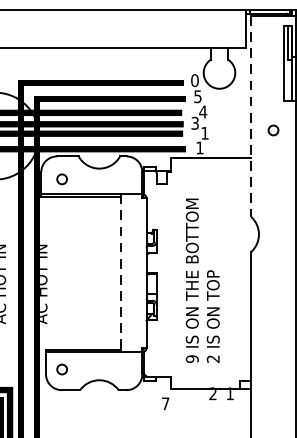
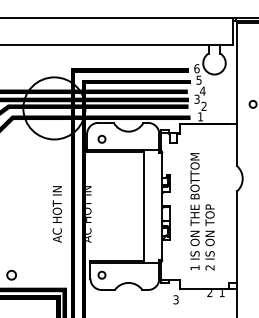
text: (194, 80) -> (196, 68), 0 -> 6
line: (251, 116) -> (237, 94), dashed -> solid
text: (204, 132) -> (203, 105), 1 -> 2
line: (121, 273) -> (144, 206), dashed -> solid
text: (191, 358) -> (194, 267), 9 -> 1
text: (164, 403) -> (175, 299), 7 -> 3

